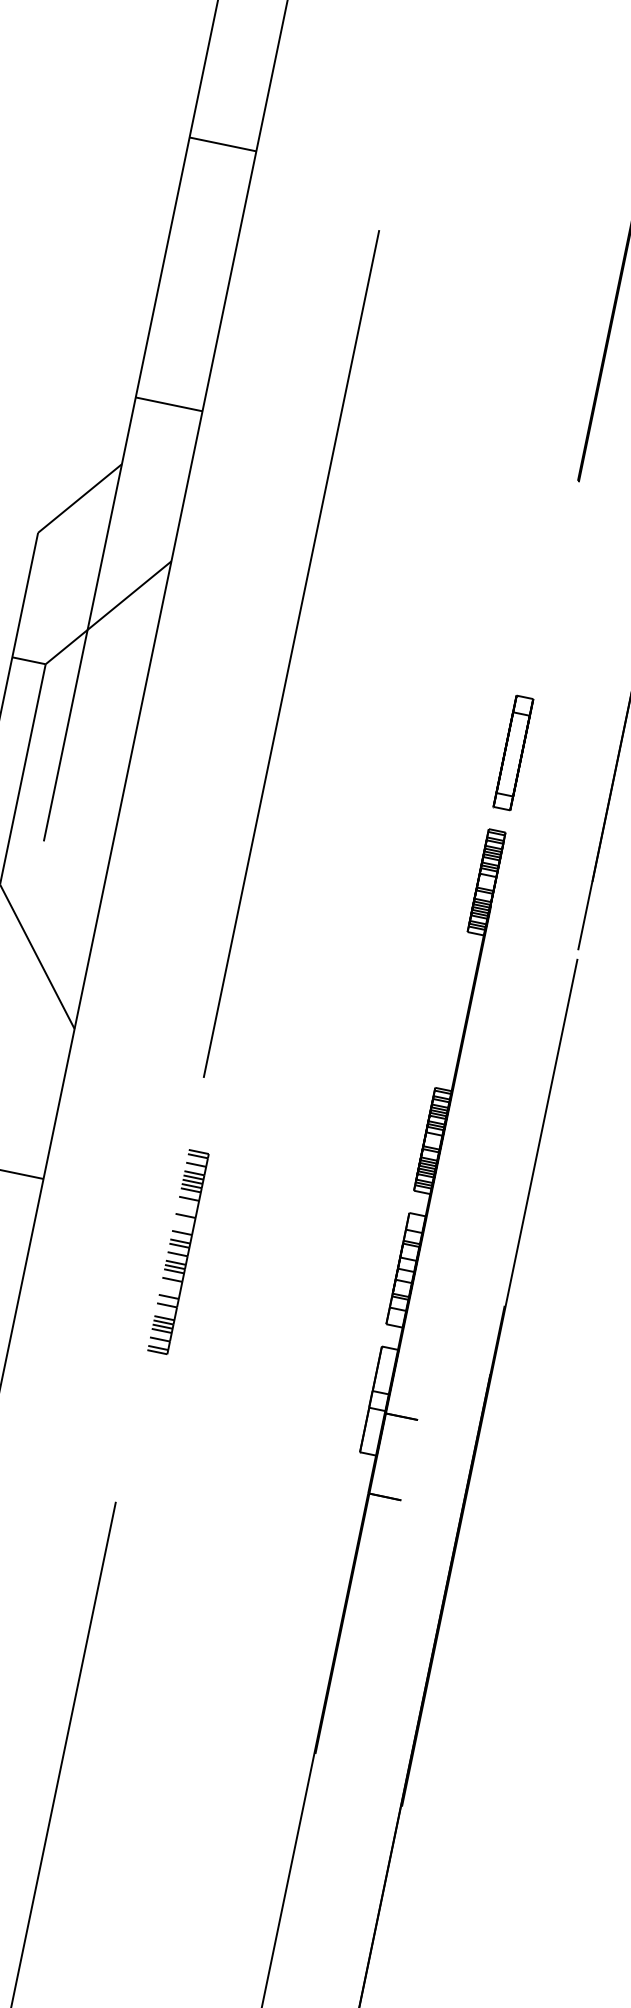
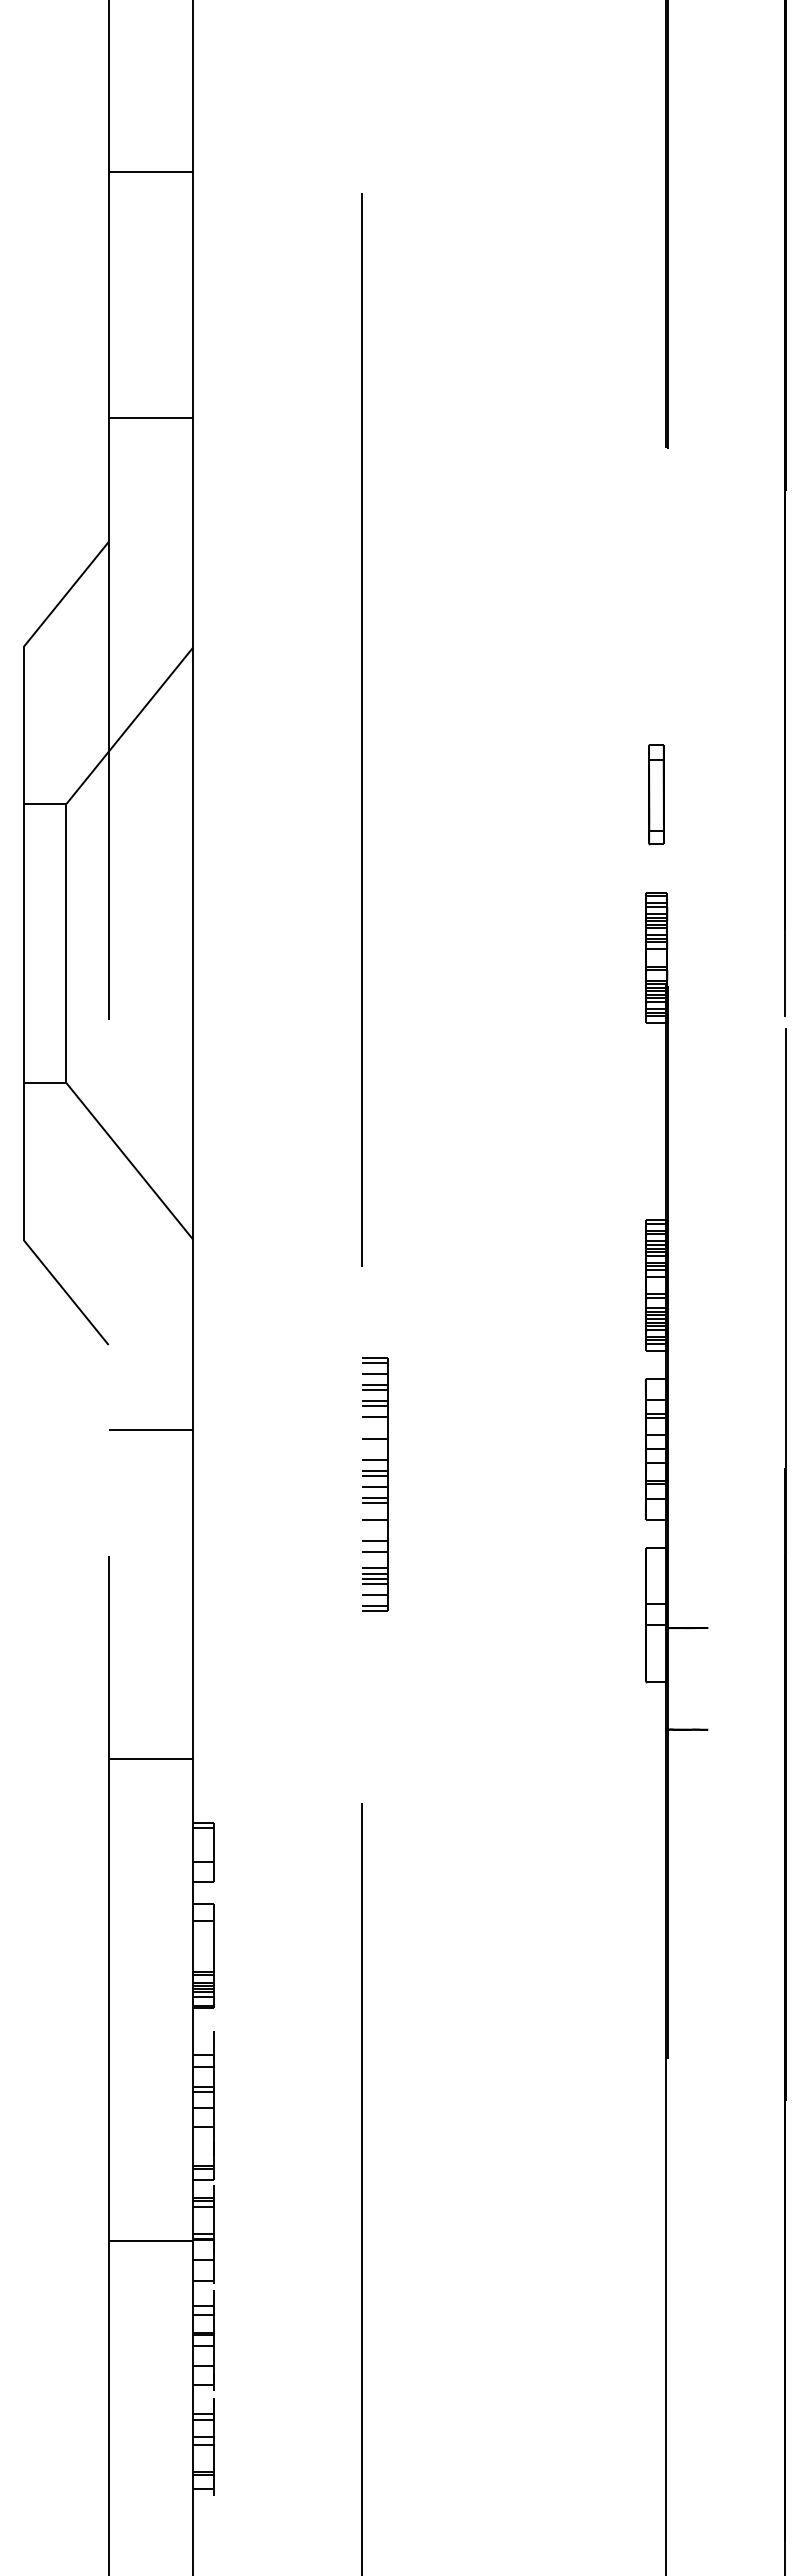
line: (222, 144) -> (150, 172), moved
line: (168, 404) -> (150, 417), moved
part: (513, 753) -> (656, 794), size x0.7
line: (192, 1181) -> (374, 1395), removed
line: (173, 1271) -> (374, 1508), removed

